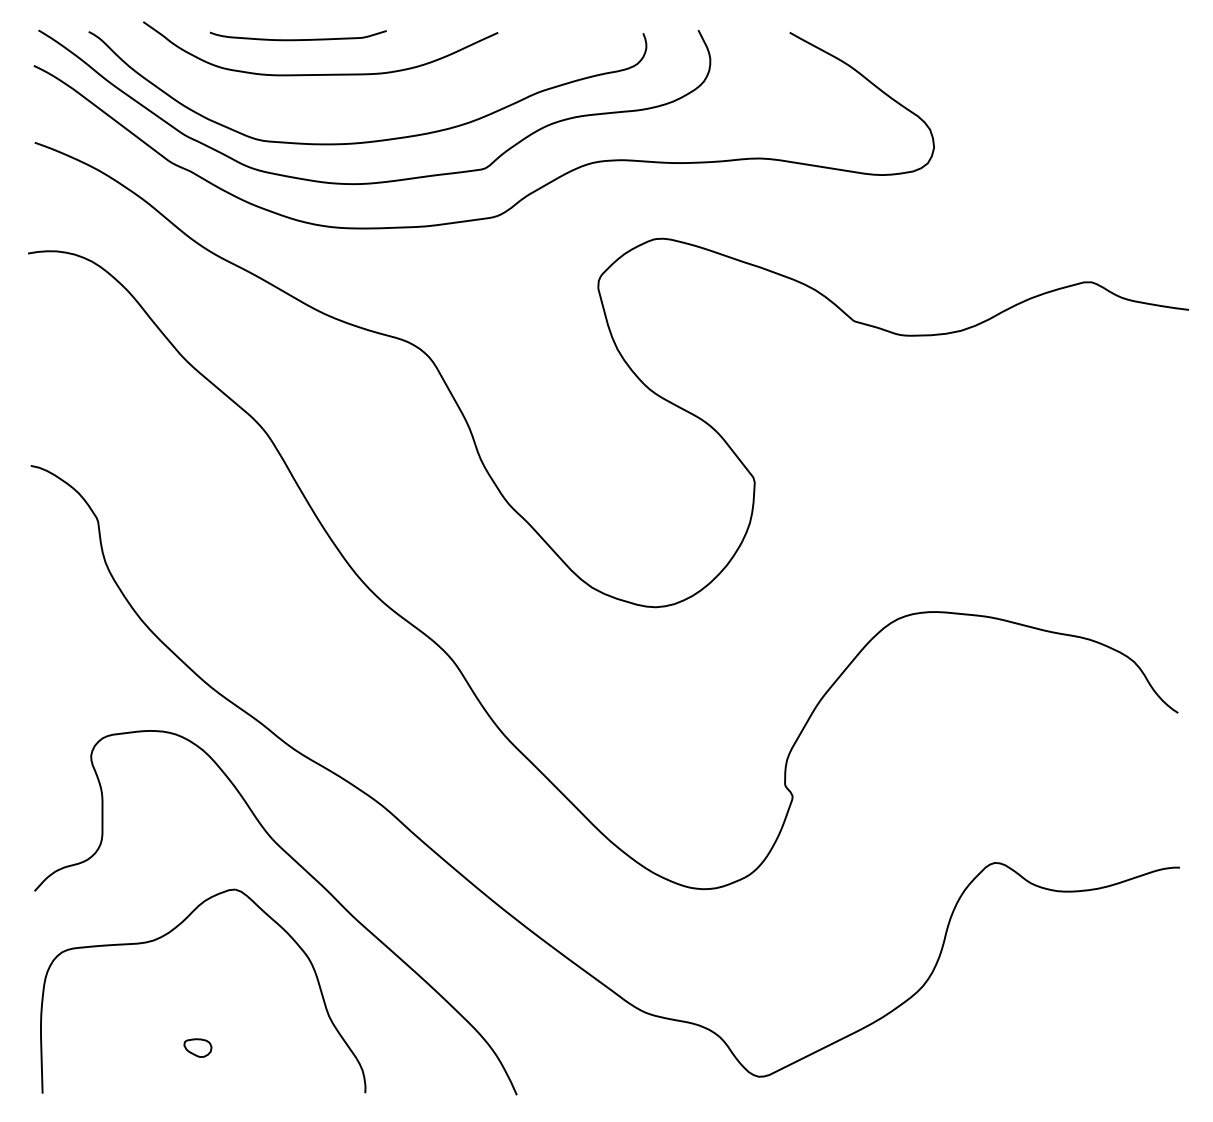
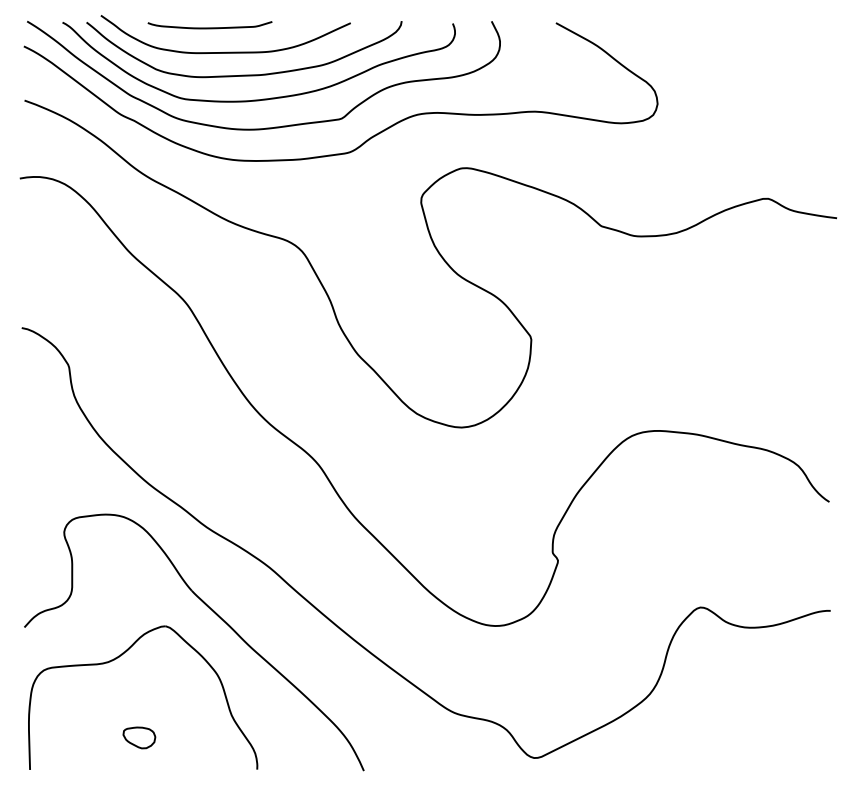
curve: (346, 106) -> (243, 75), added
part: (197, 1047) -> (139, 737), size x1.67

